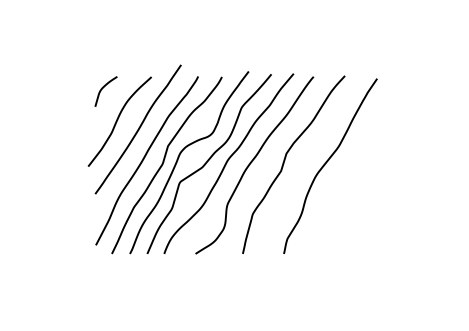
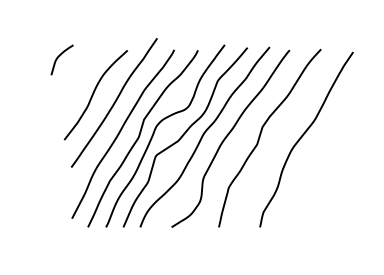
curve: (103, 88) -> (59, 56), moved

